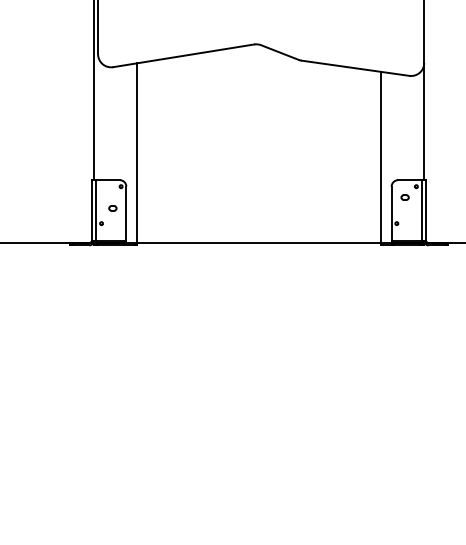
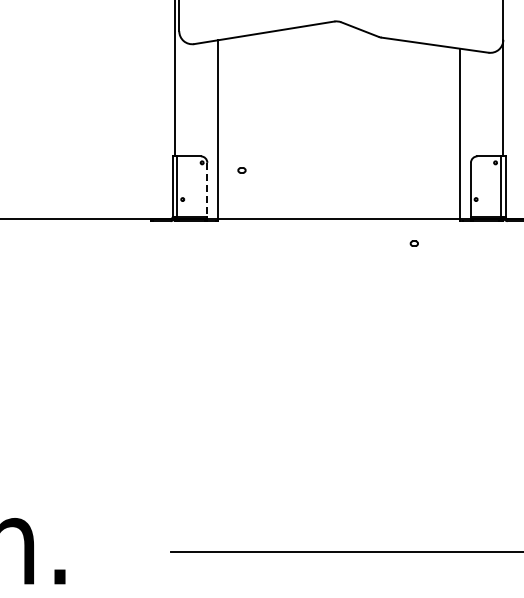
part: (404, 197) -> (413, 243), moved
part: (112, 208) -> (241, 170), moved
line: (126, 214) -> (207, 190), solid -> dashed

